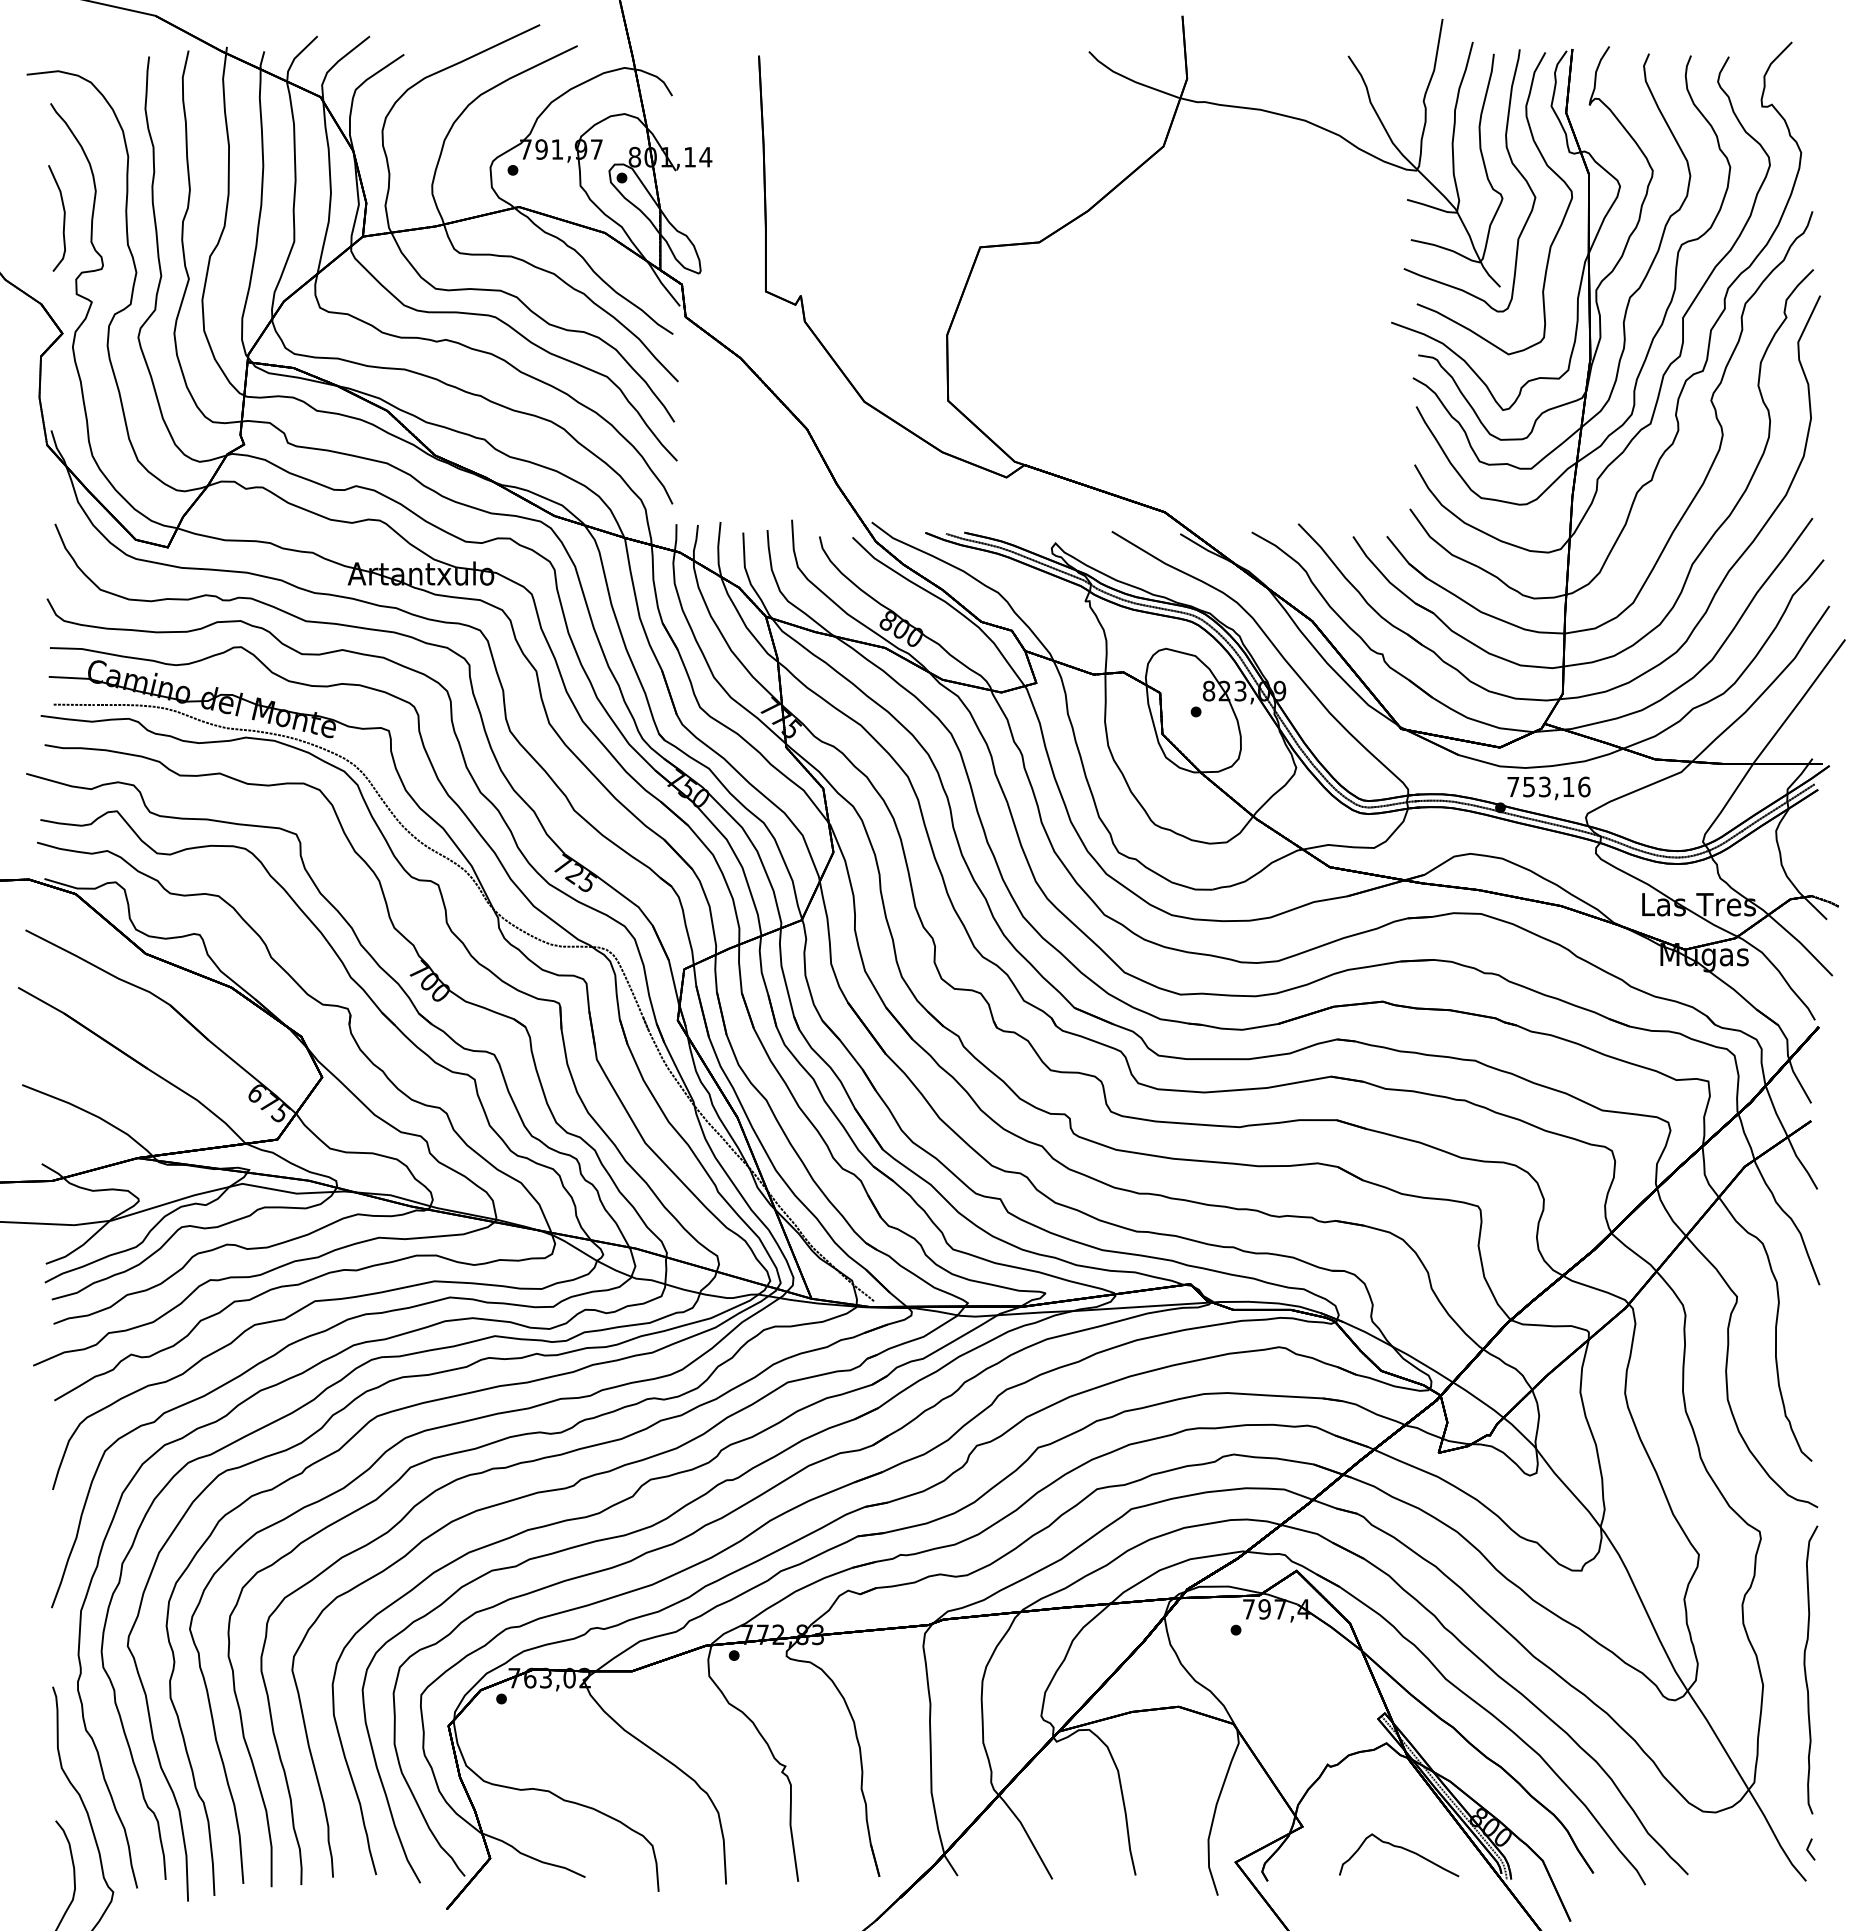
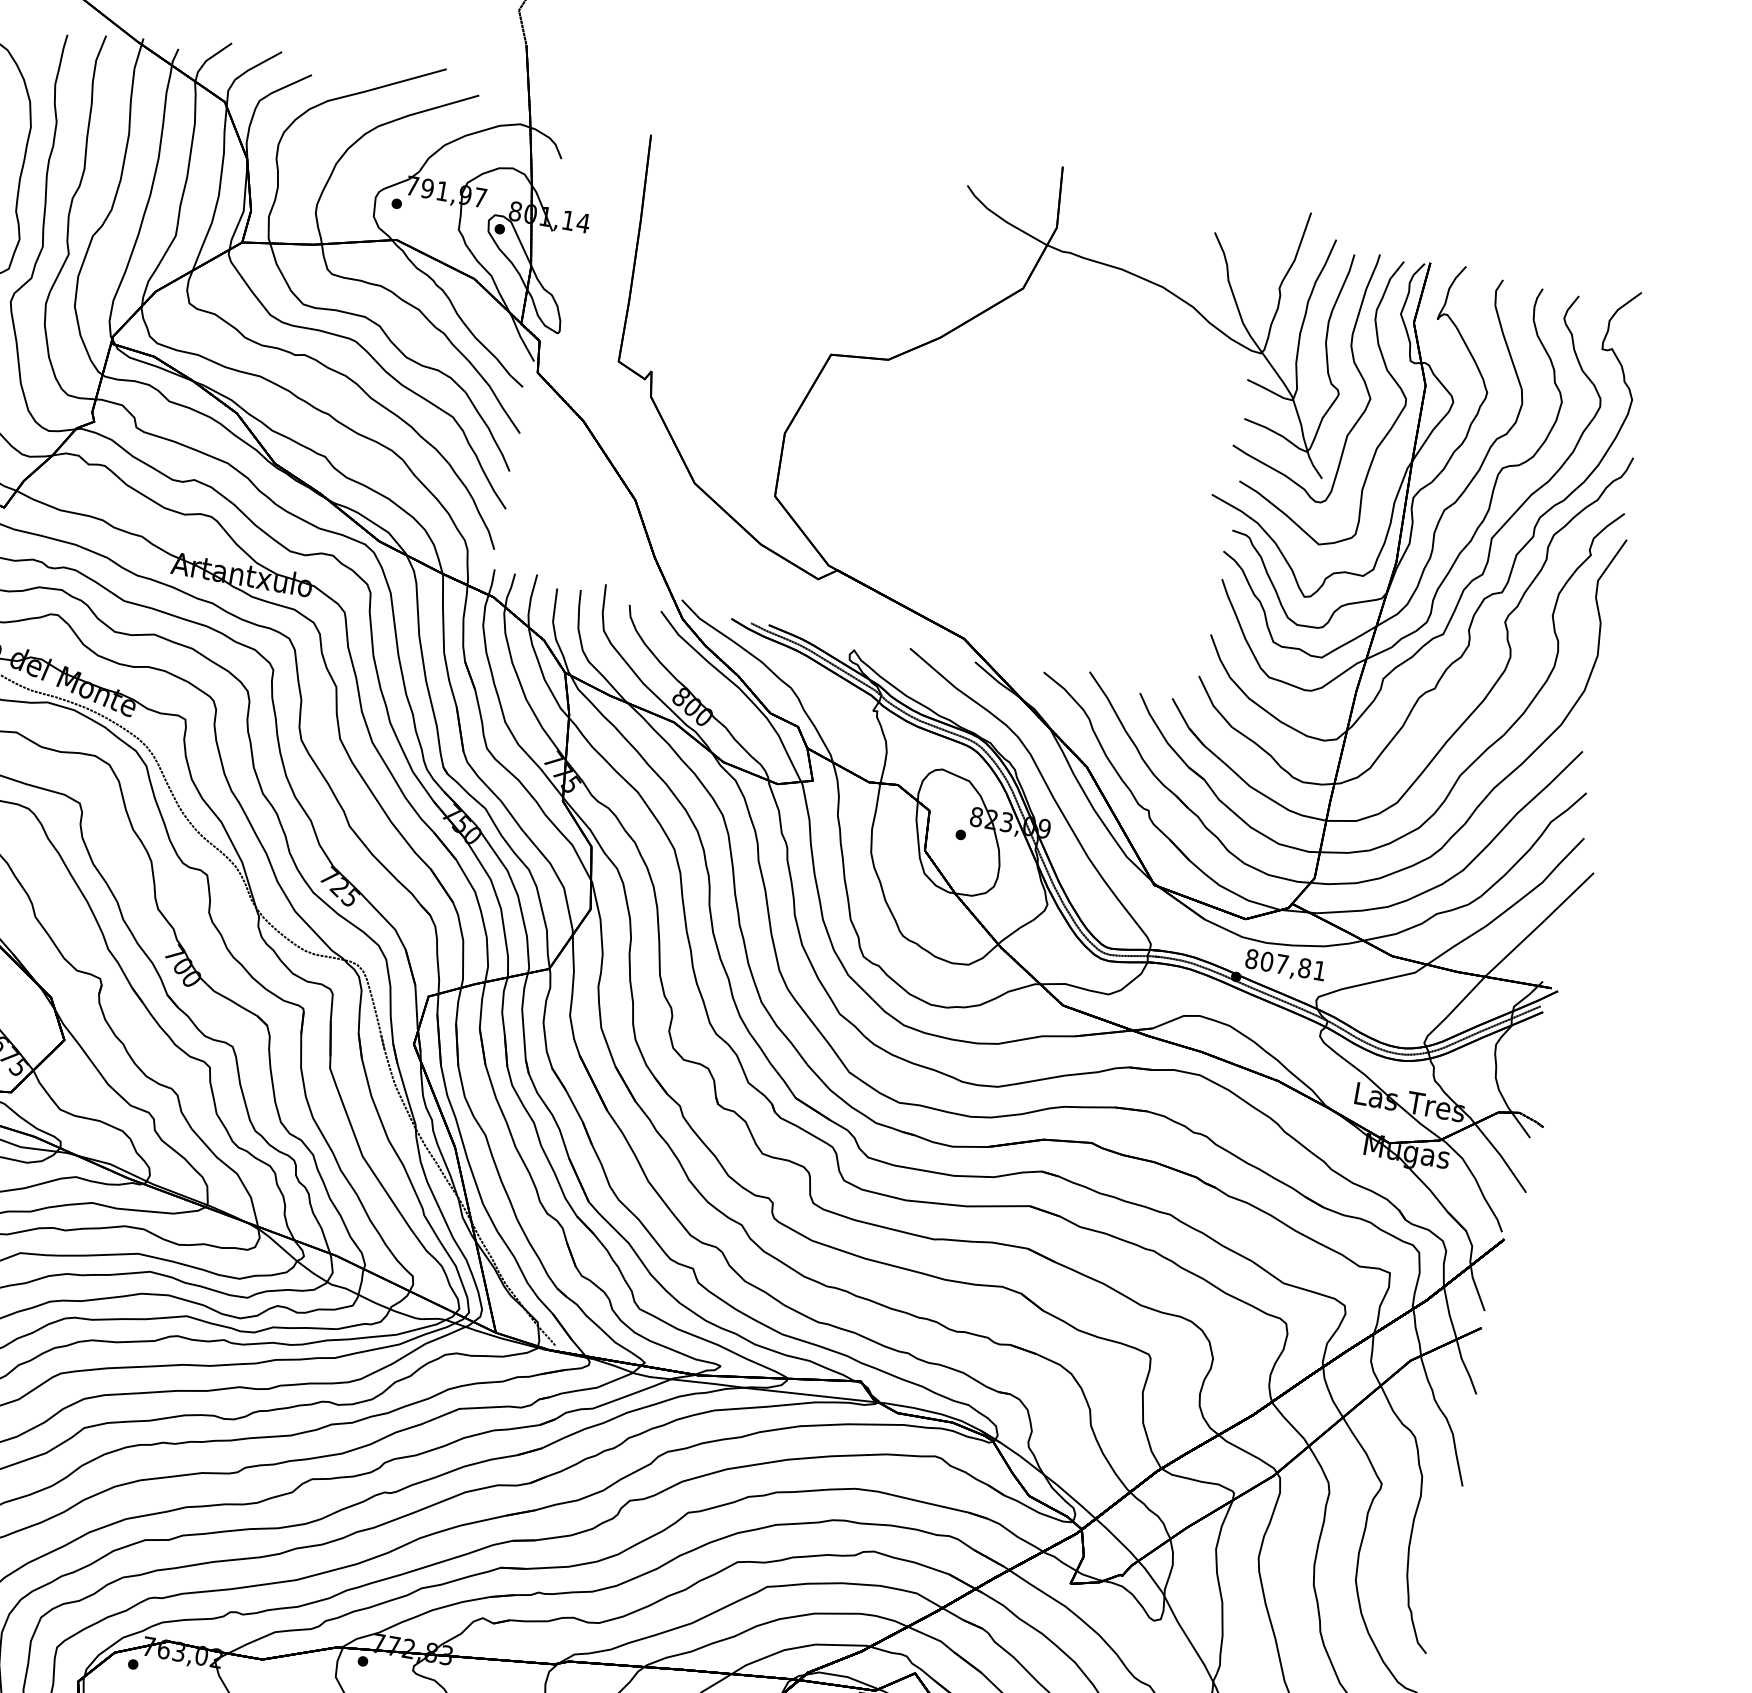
text: (1548, 786) -> (1285, 964), 753,16 -> 807,81

